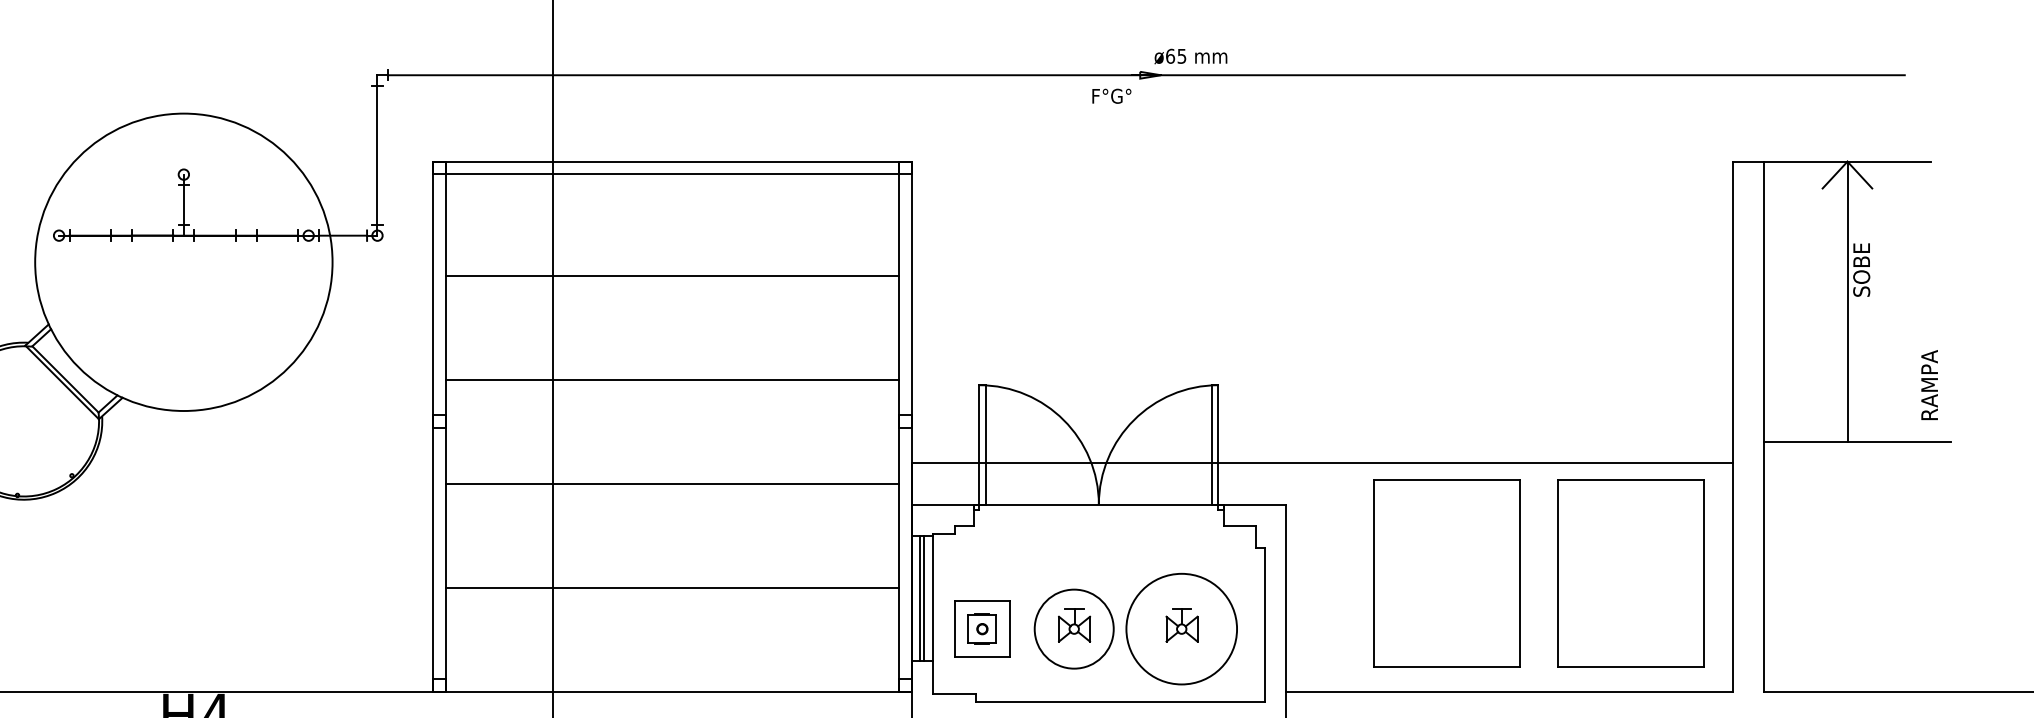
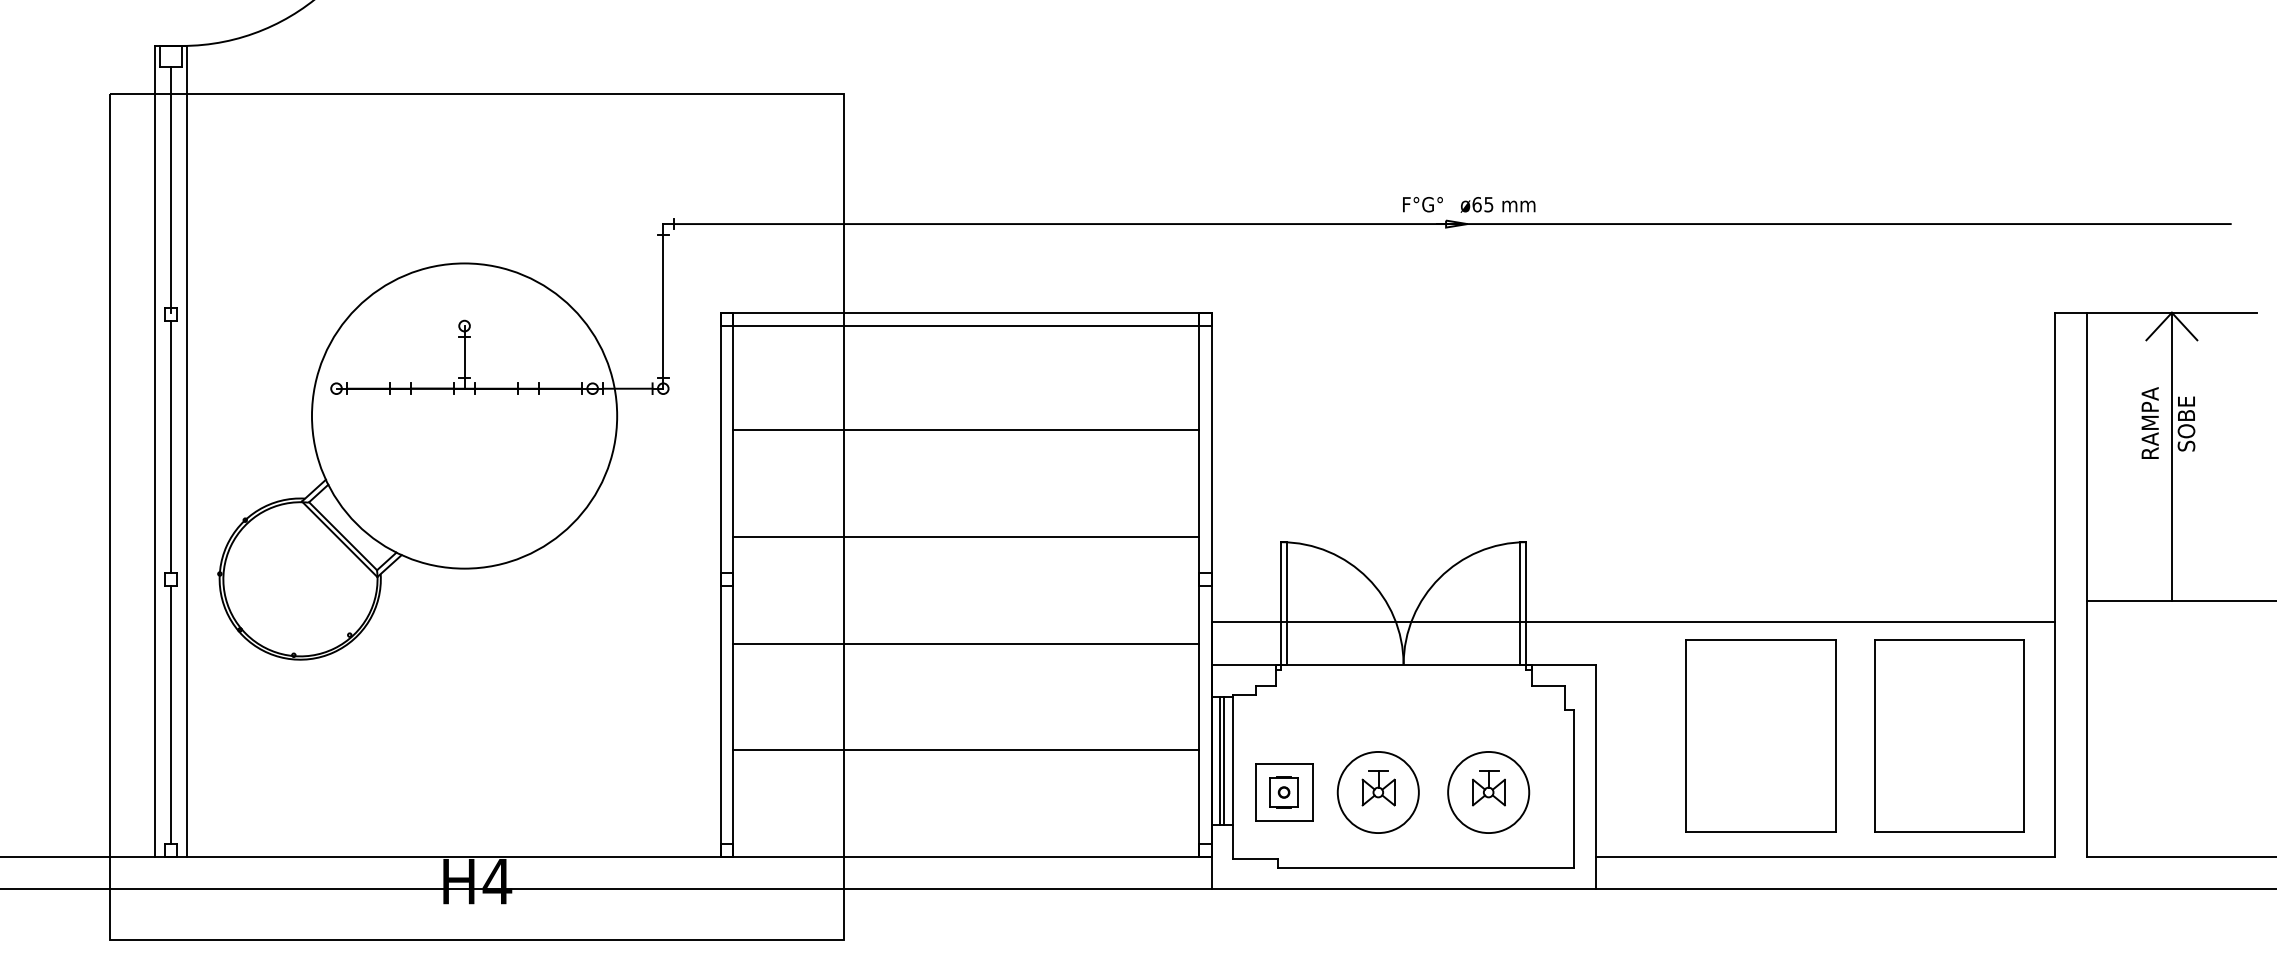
text: (1111, 96) -> (1422, 204), moved
text: (1928, 384) -> (2149, 422), moved
circle: (1181, 629) -> (1488, 792), size x0.71

